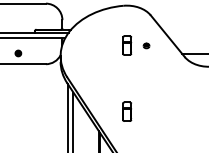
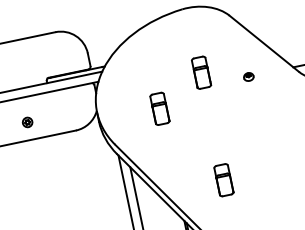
part: (146, 45) -> (248, 76), moved
part: (98, 61) -> (160, 108), added

